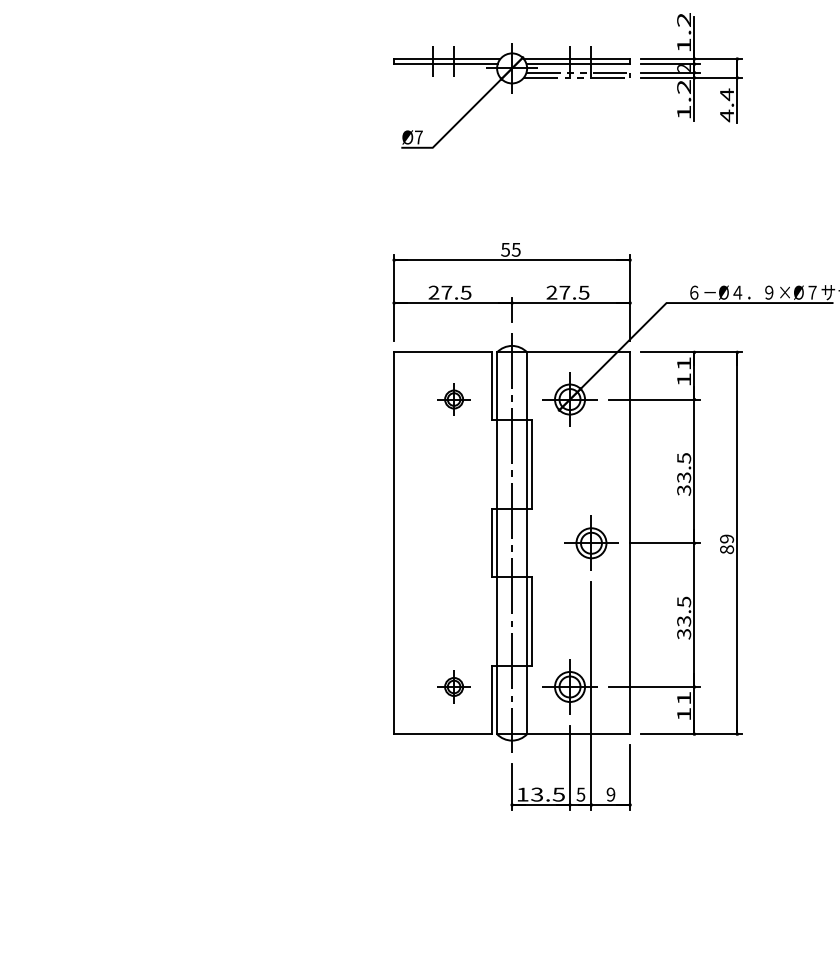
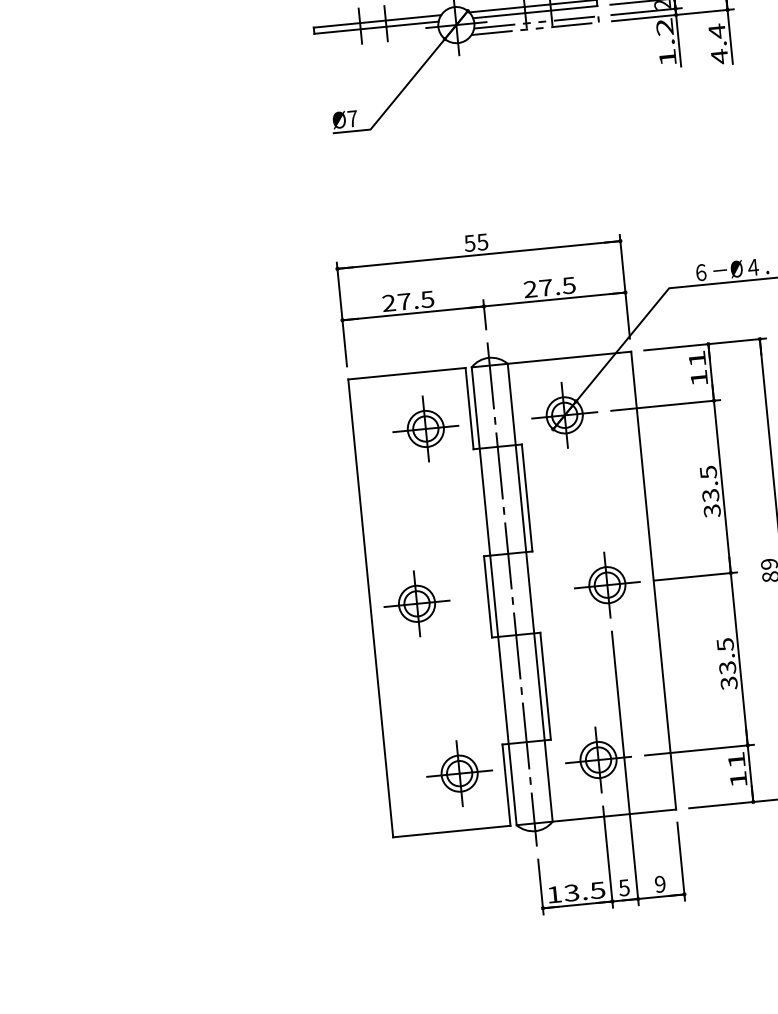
part: (453, 399) -> (425, 428), size x1.67
part: (432, 542) -> (416, 602), added
part: (453, 686) -> (458, 773), size x1.67

